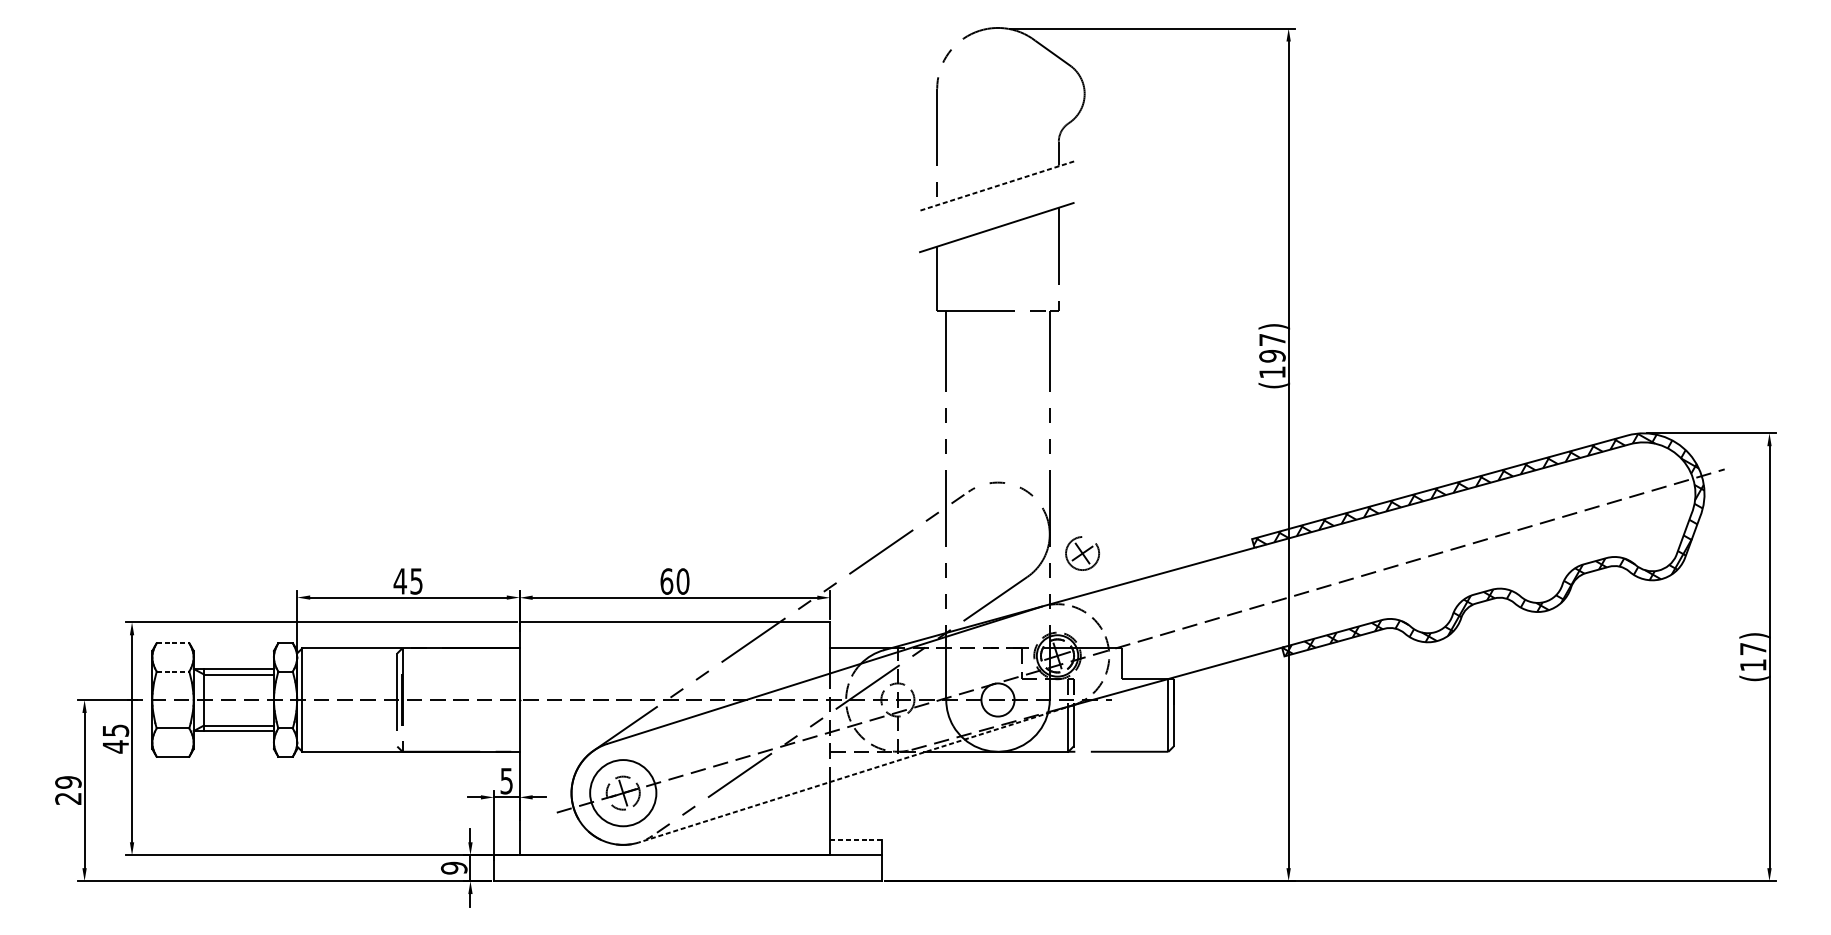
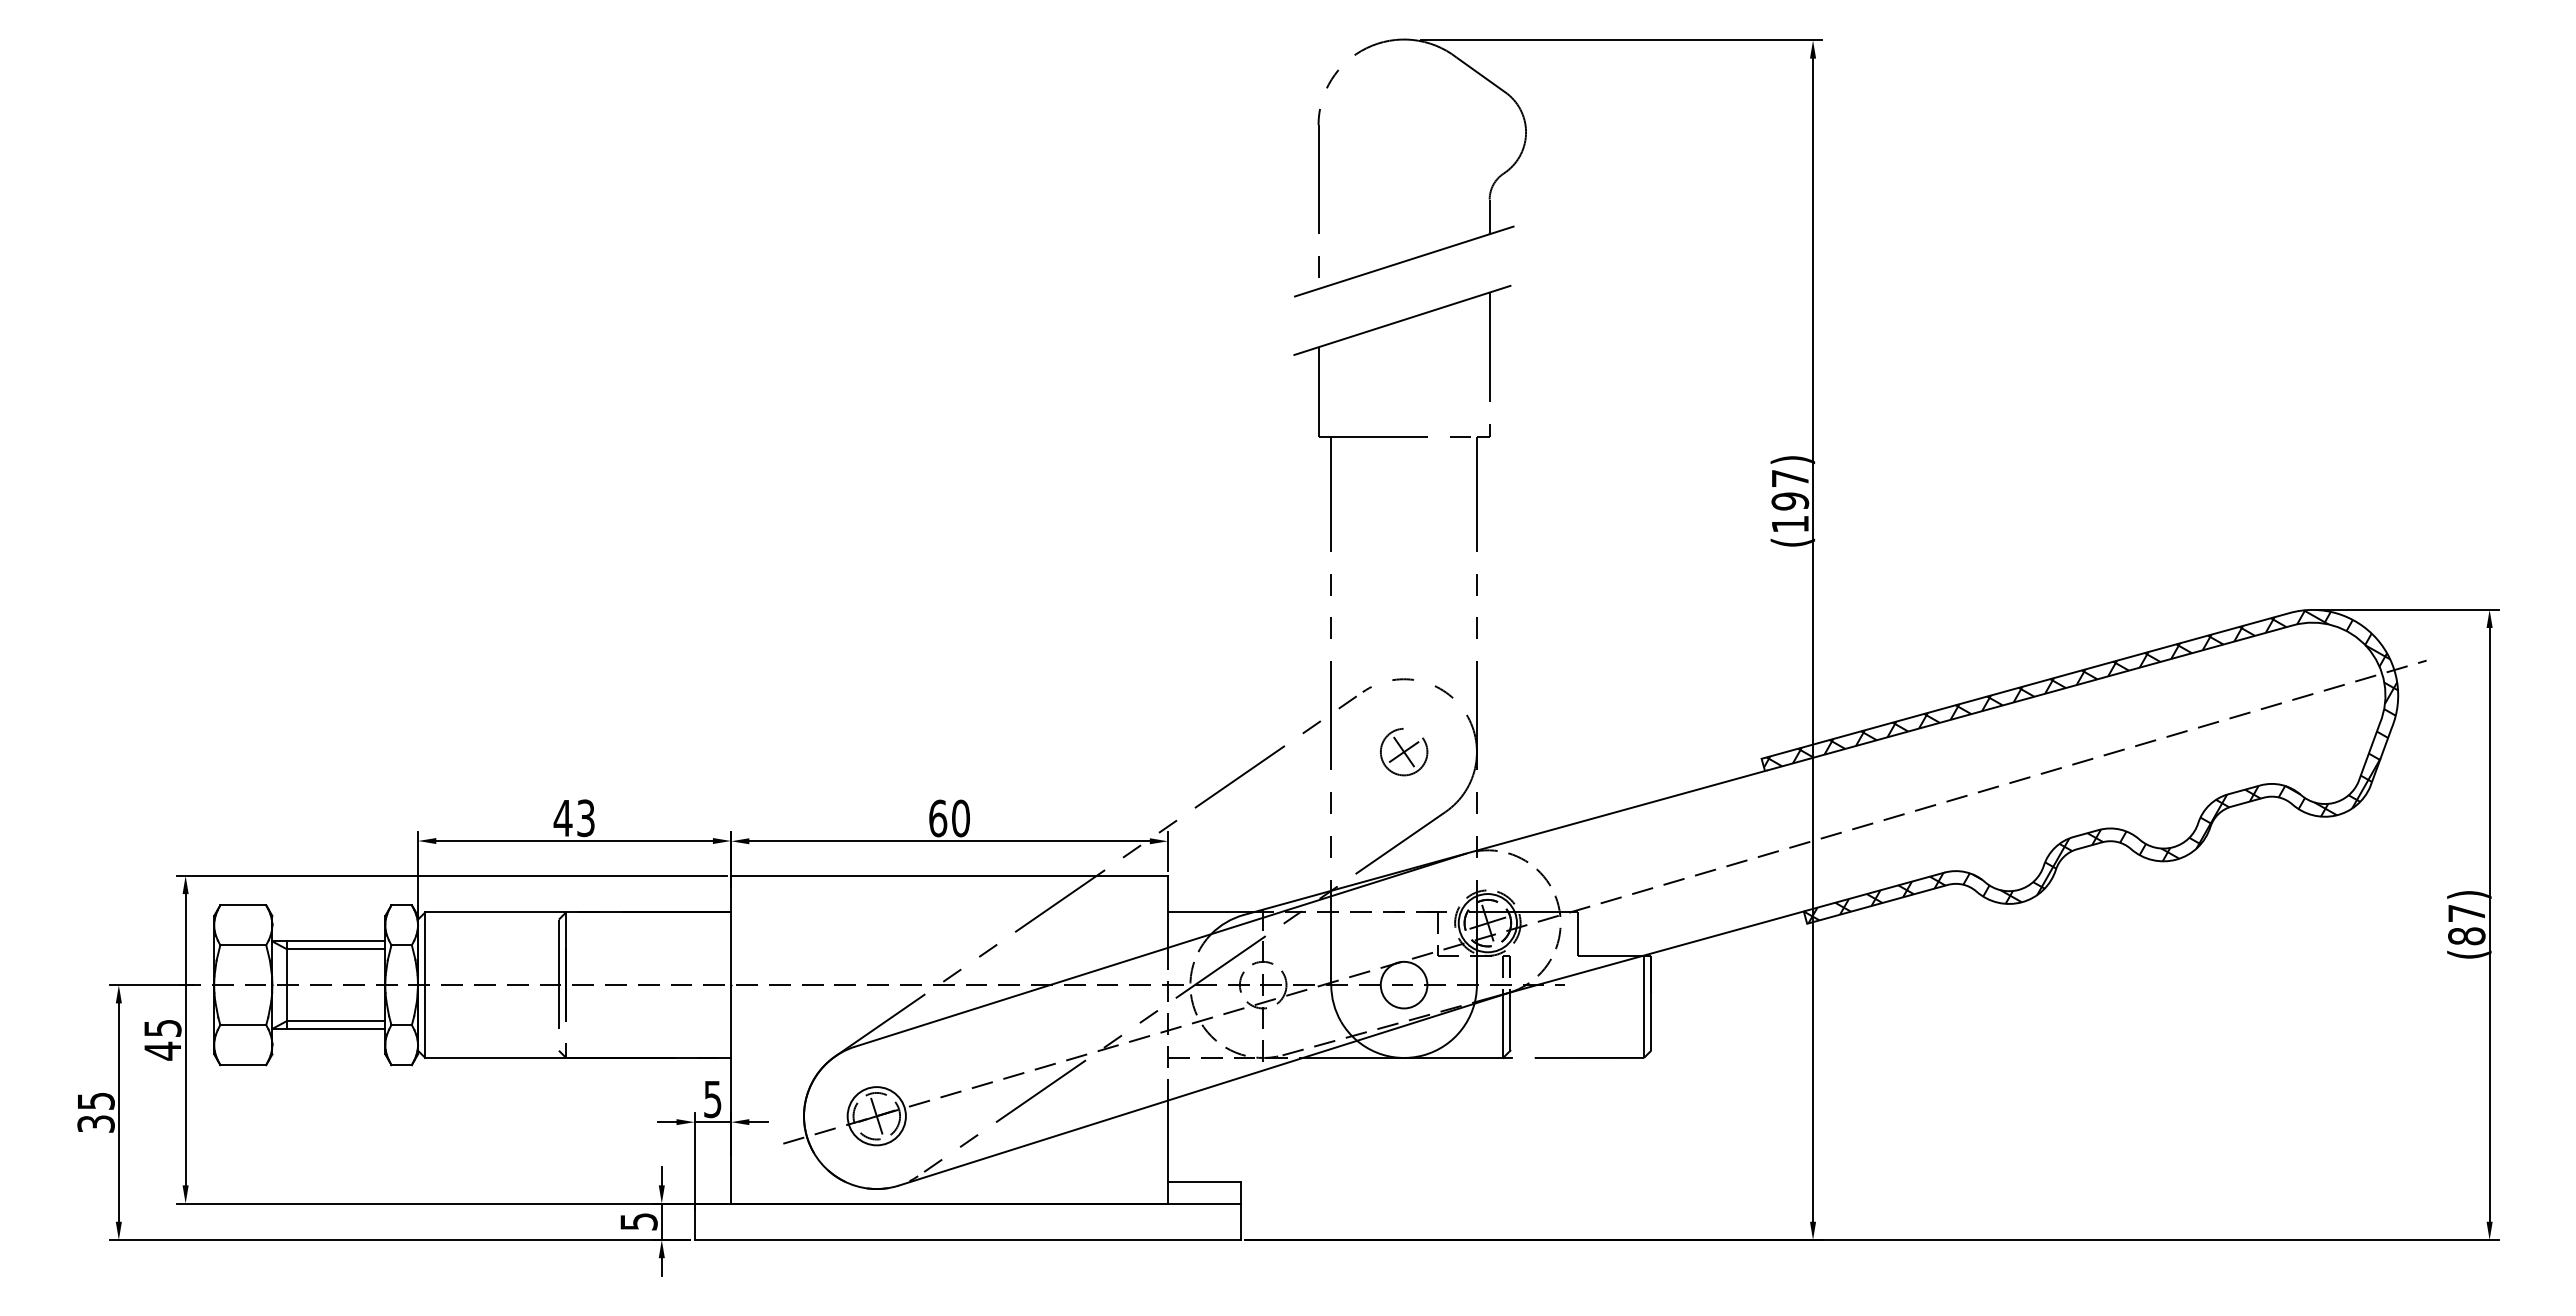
line: (998, 185) -> (1404, 261), dashed -> solid
part: (1082, 553) -> (1404, 752), moved
text: (416, 580) -> (585, 817), 45 -> 43
line: (173, 643) -> (243, 905), dashed -> solid
text: (1753, 665) -> (2466, 936), (17) -> (87)
line: (173, 671) -> (243, 945), dashed -> solid
line: (855, 774) -> (1203, 1089), dashed -> solid
text: (67, 790) -> (95, 1112), 29 -> 35
circle: (623, 793) -> (876, 1116), size x0.62
line: (856, 839) -> (1205, 1181), dashed -> solid
text: (453, 867) -> (638, 1221), 9 -> 5

